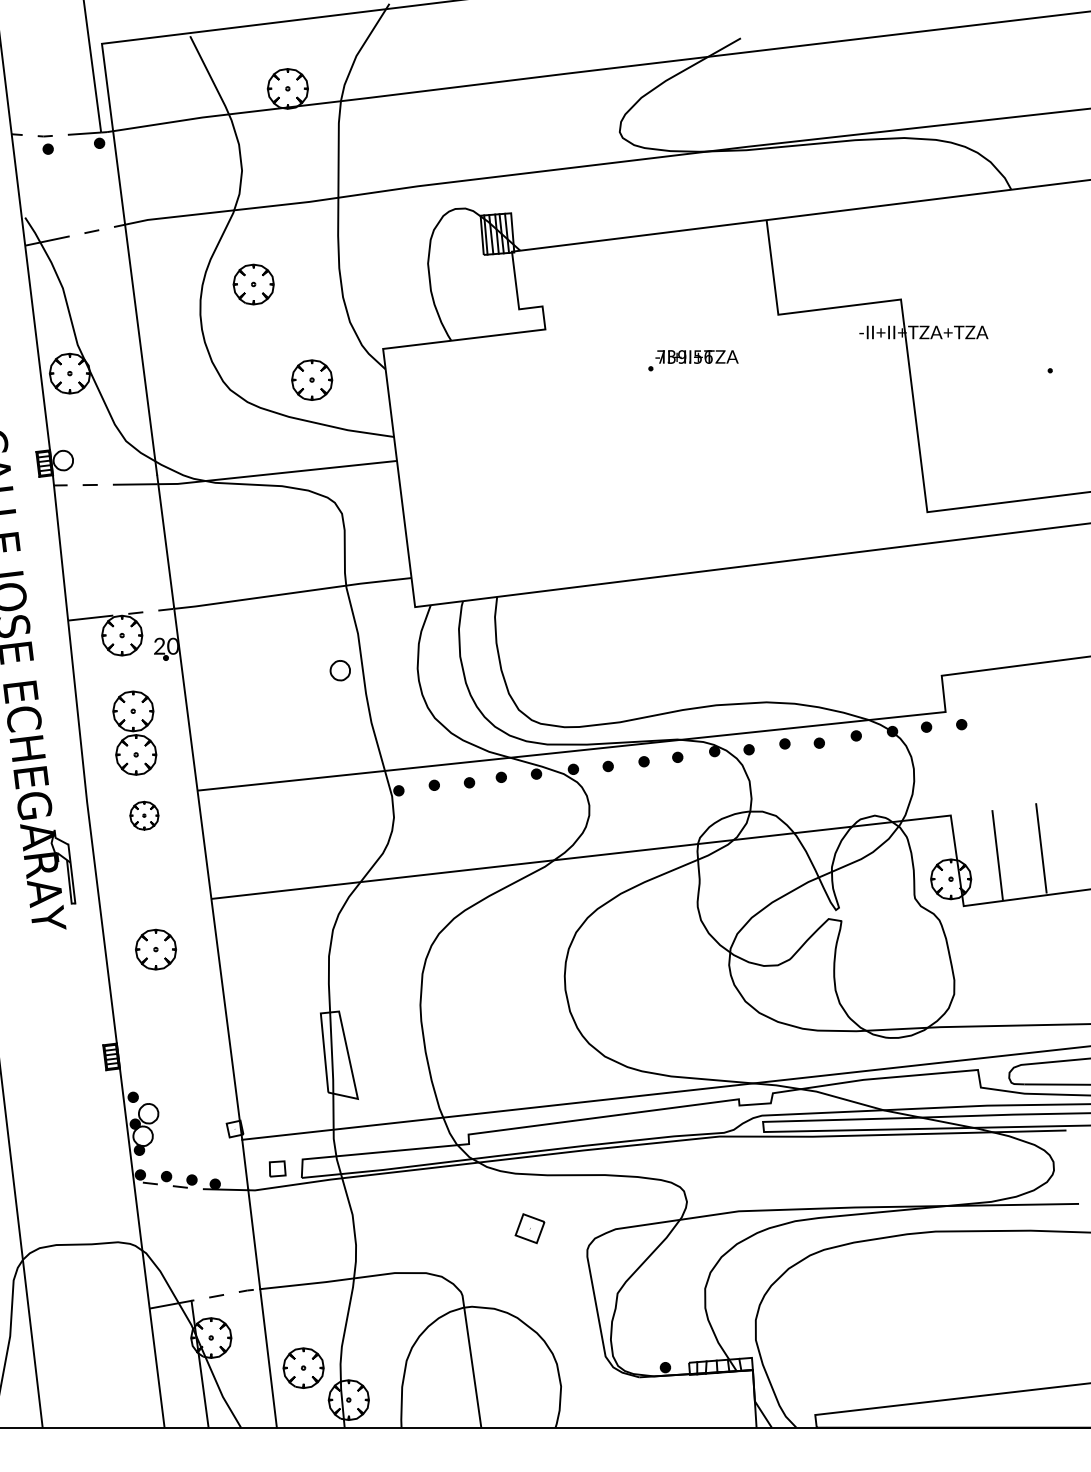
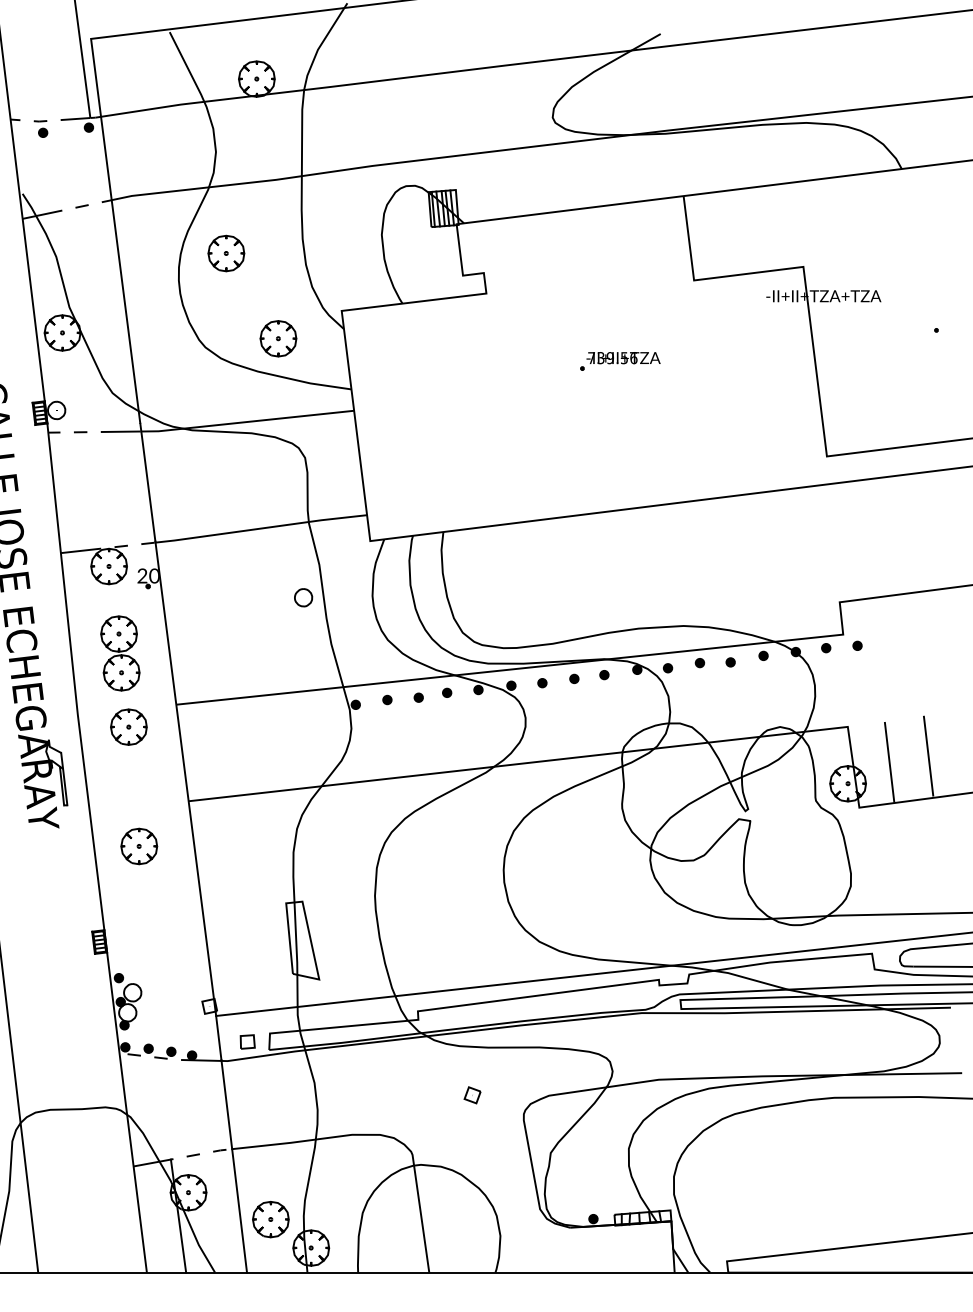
part: (693, 360) -> (620, 361), moved
part: (143, 815) -> (128, 726), size x1.43
part: (529, 1228) -> (472, 1095), size x0.62

